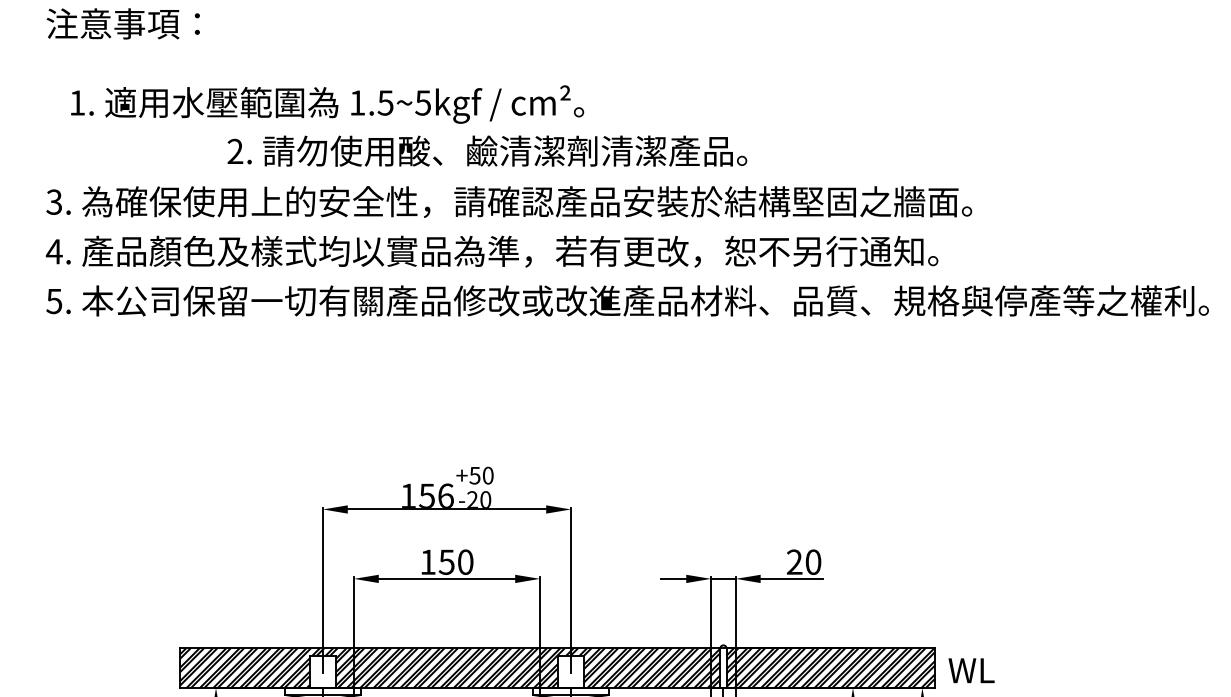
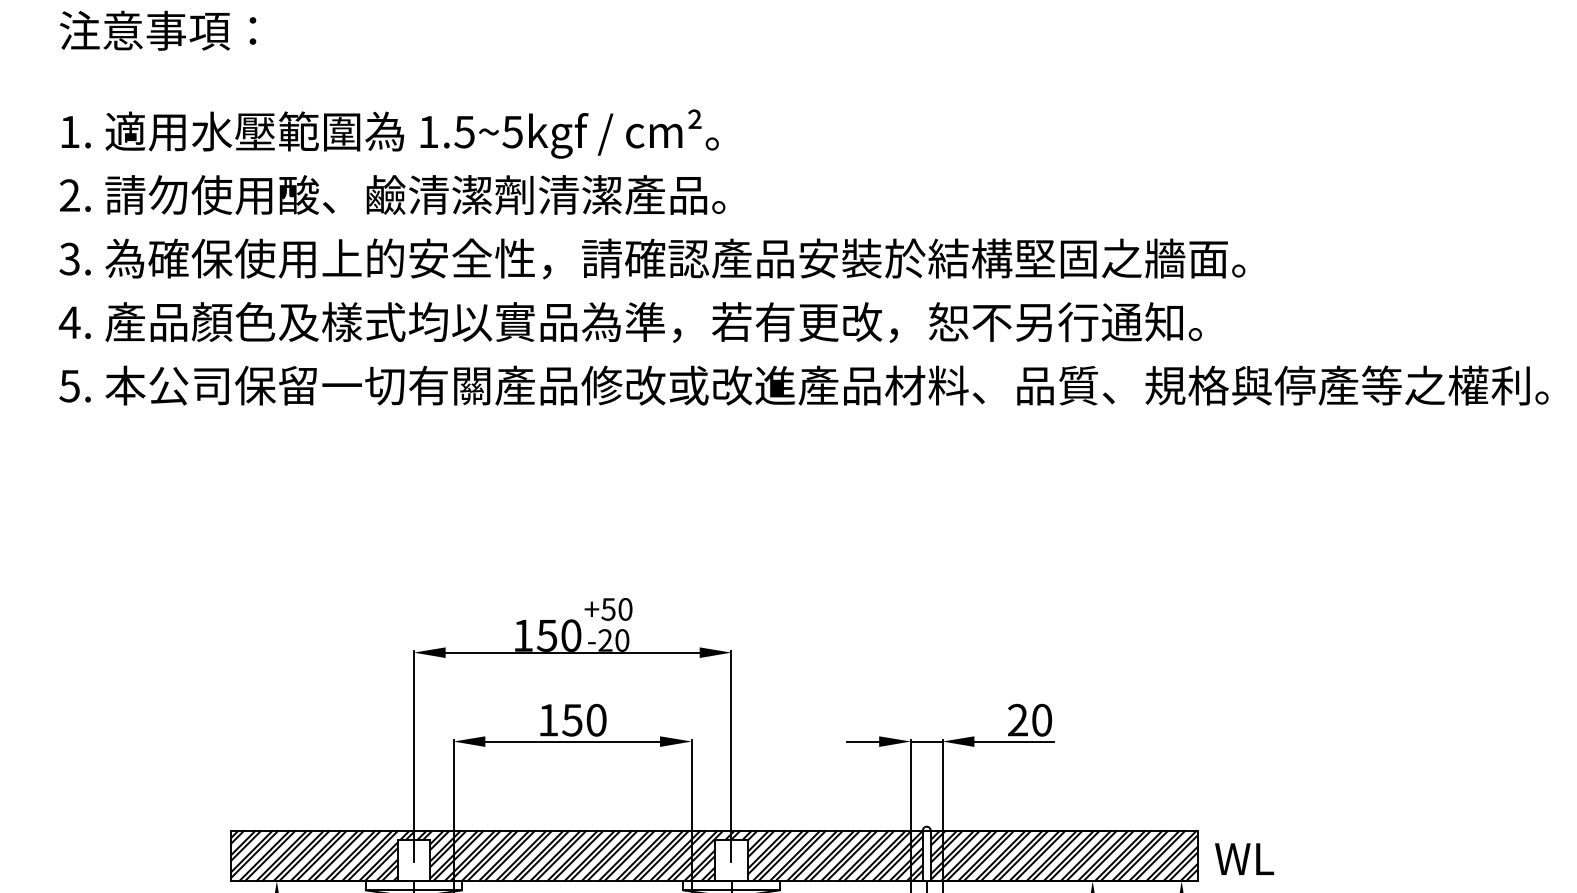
text: (327, 104) -> (390, 133), moved
text: (487, 150) -> (392, 194), moved
text: (445, 495) -> (570, 634), 156 -> 150

